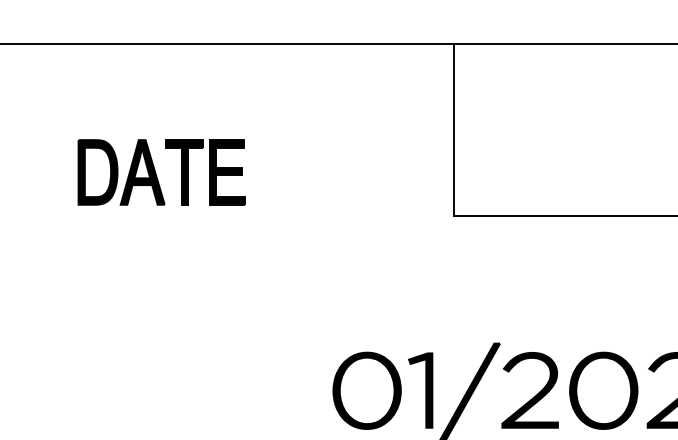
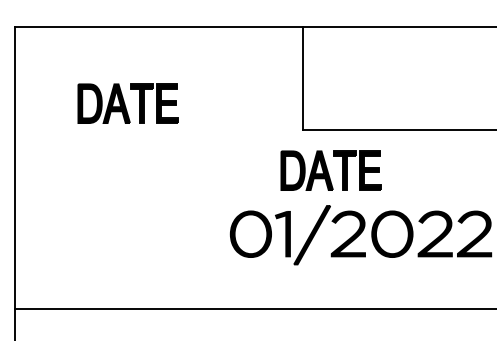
part: (500, 284) -> (330, 170), added

